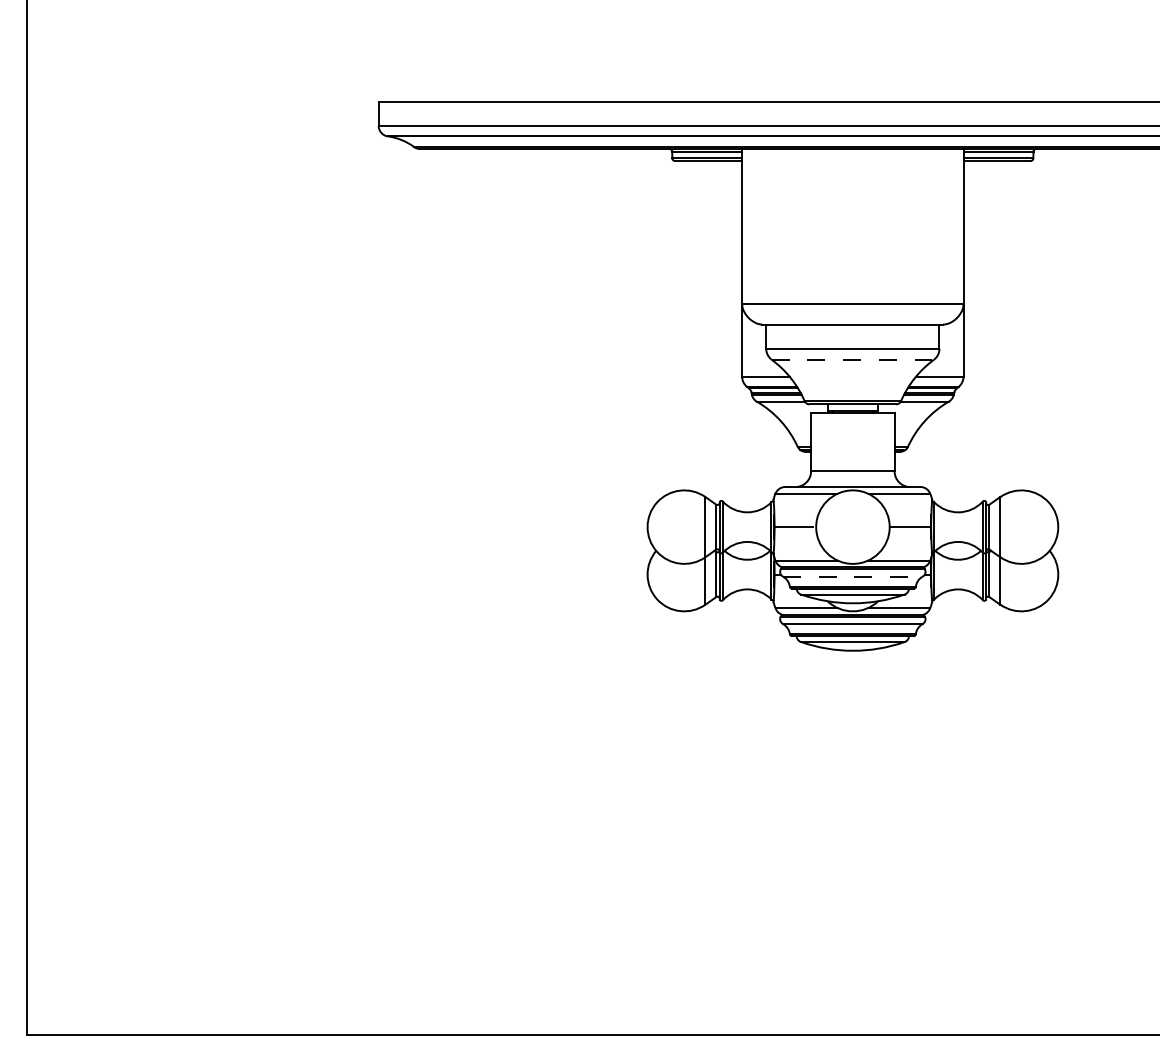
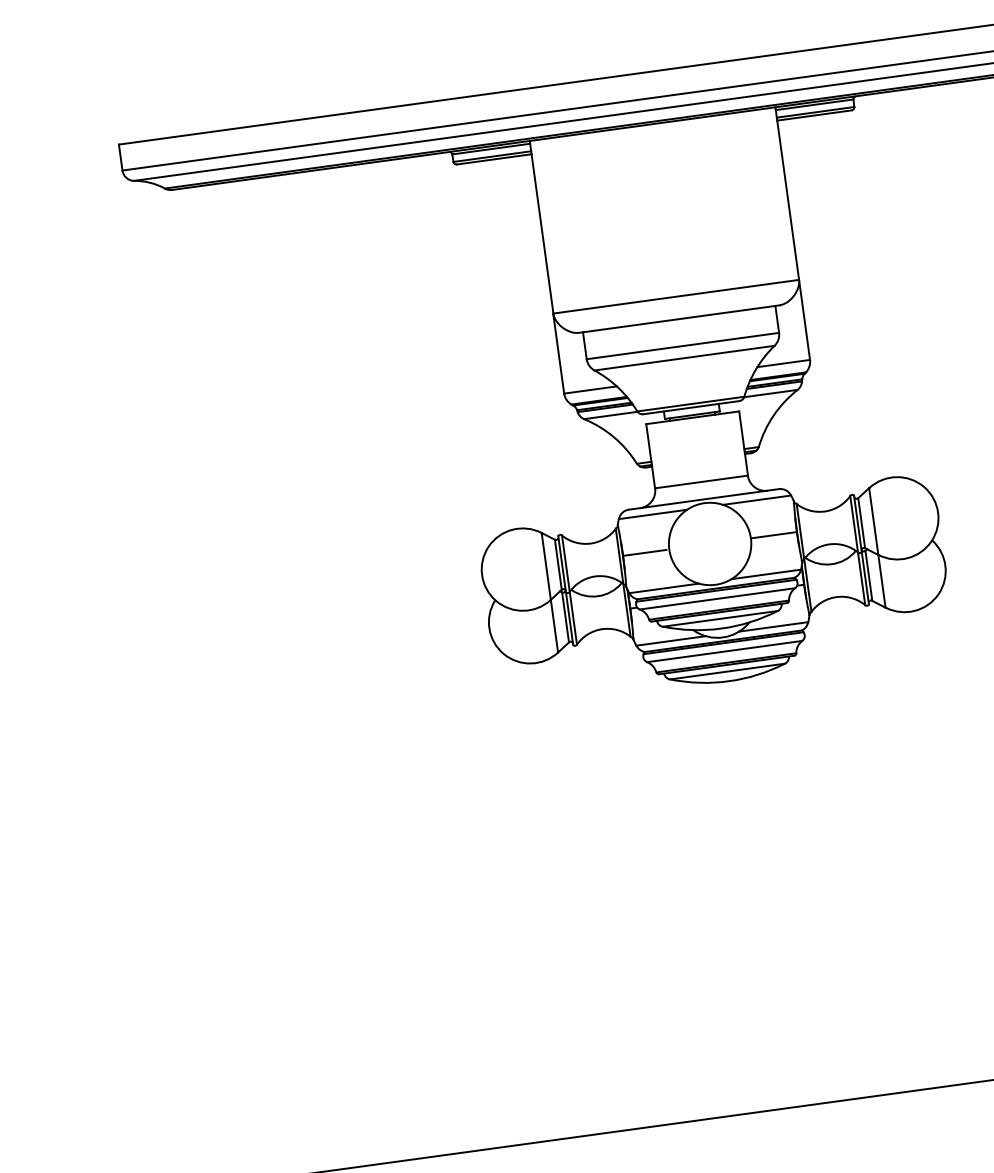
line: (853, 359) -> (685, 357), dashed -> solid
line: (852, 576) -> (717, 598), dashed -> solid

